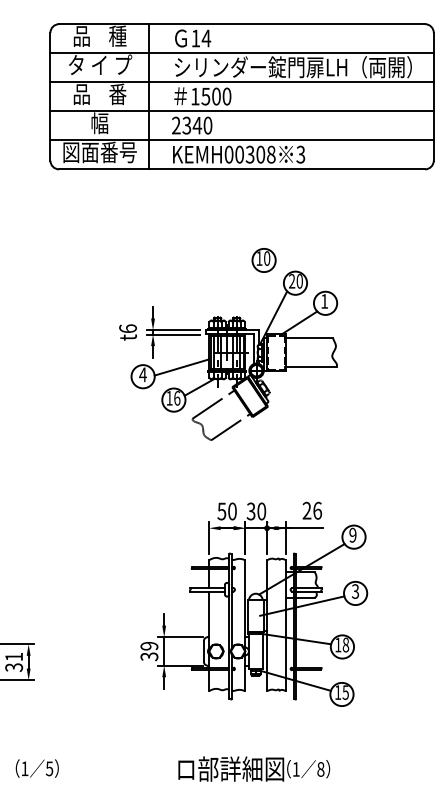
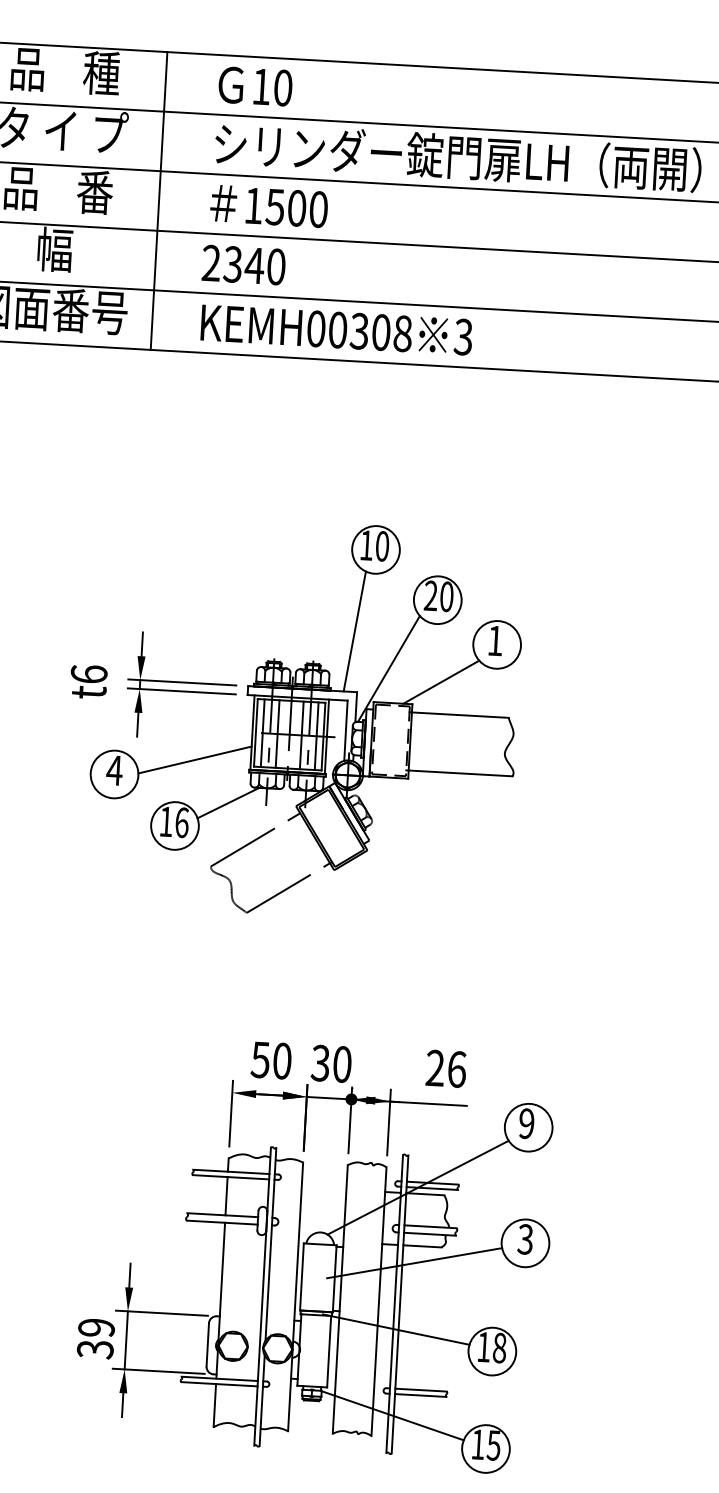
text: (206, 38) -> (283, 88), 14 -> 10
line: (255, 300) -> (353, 631), added

